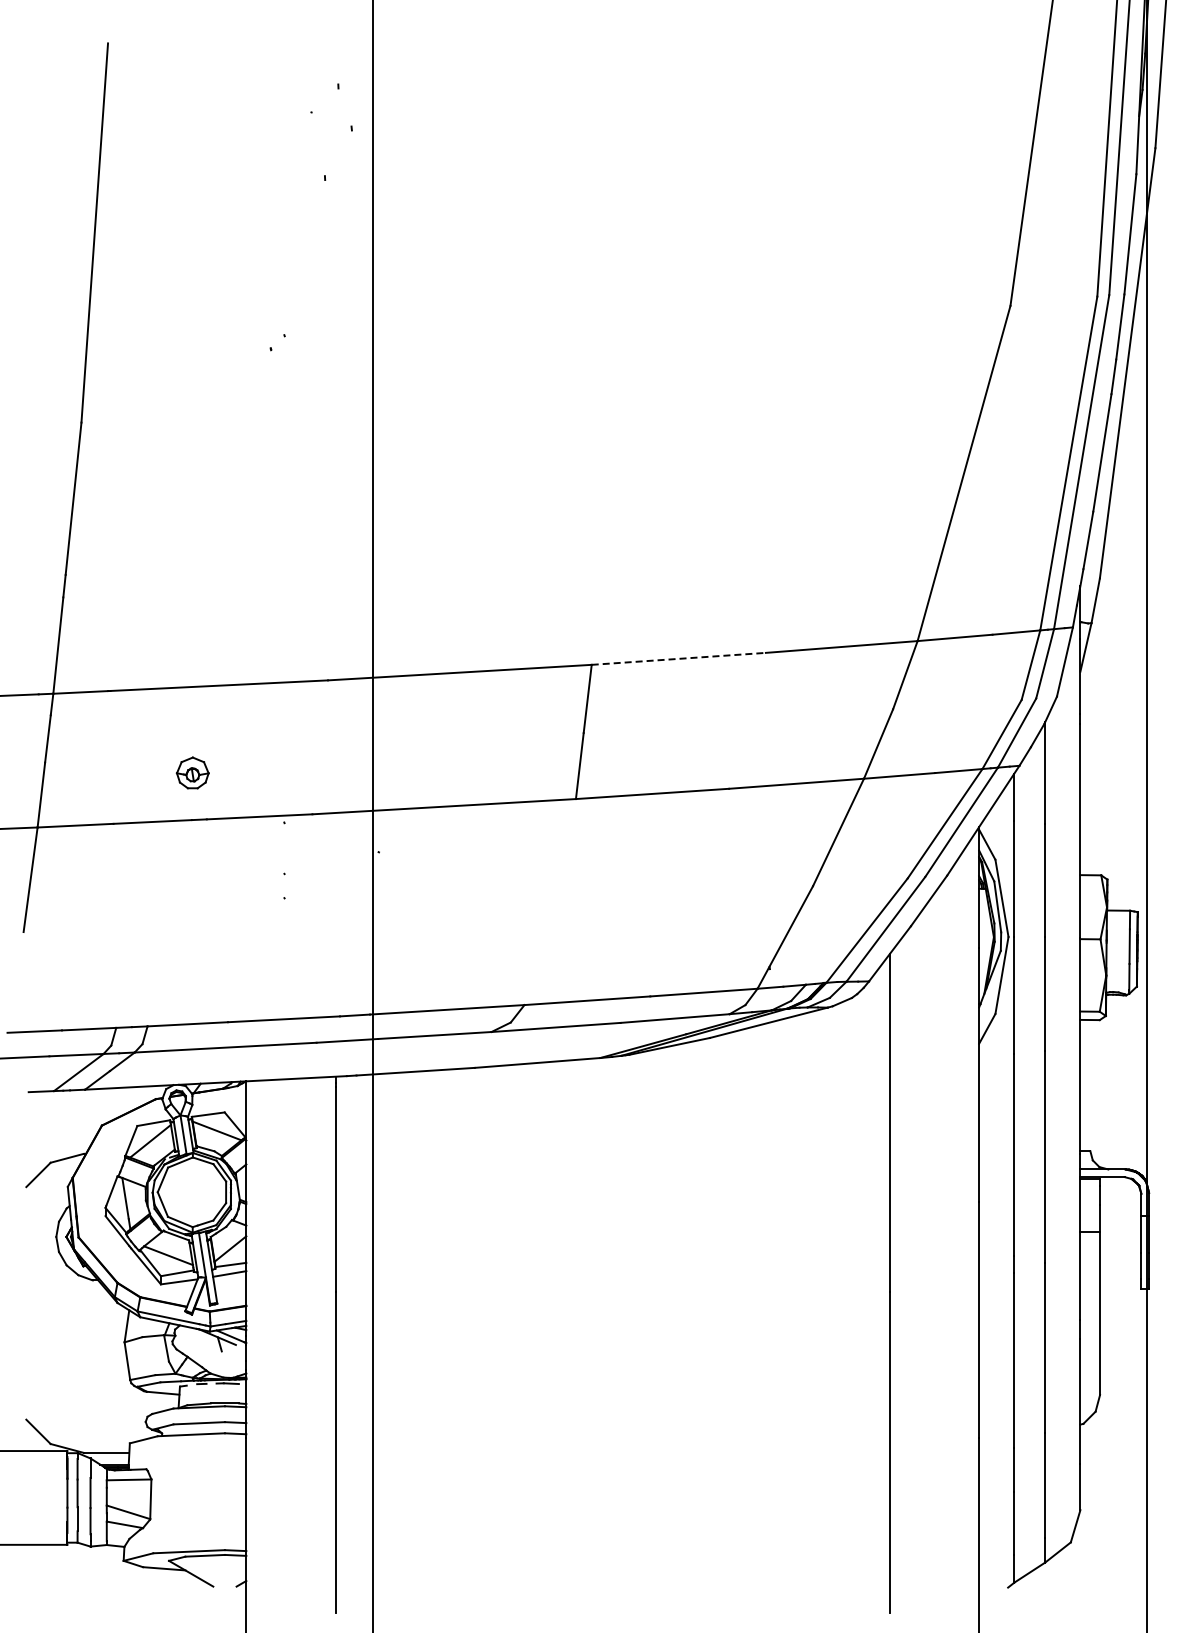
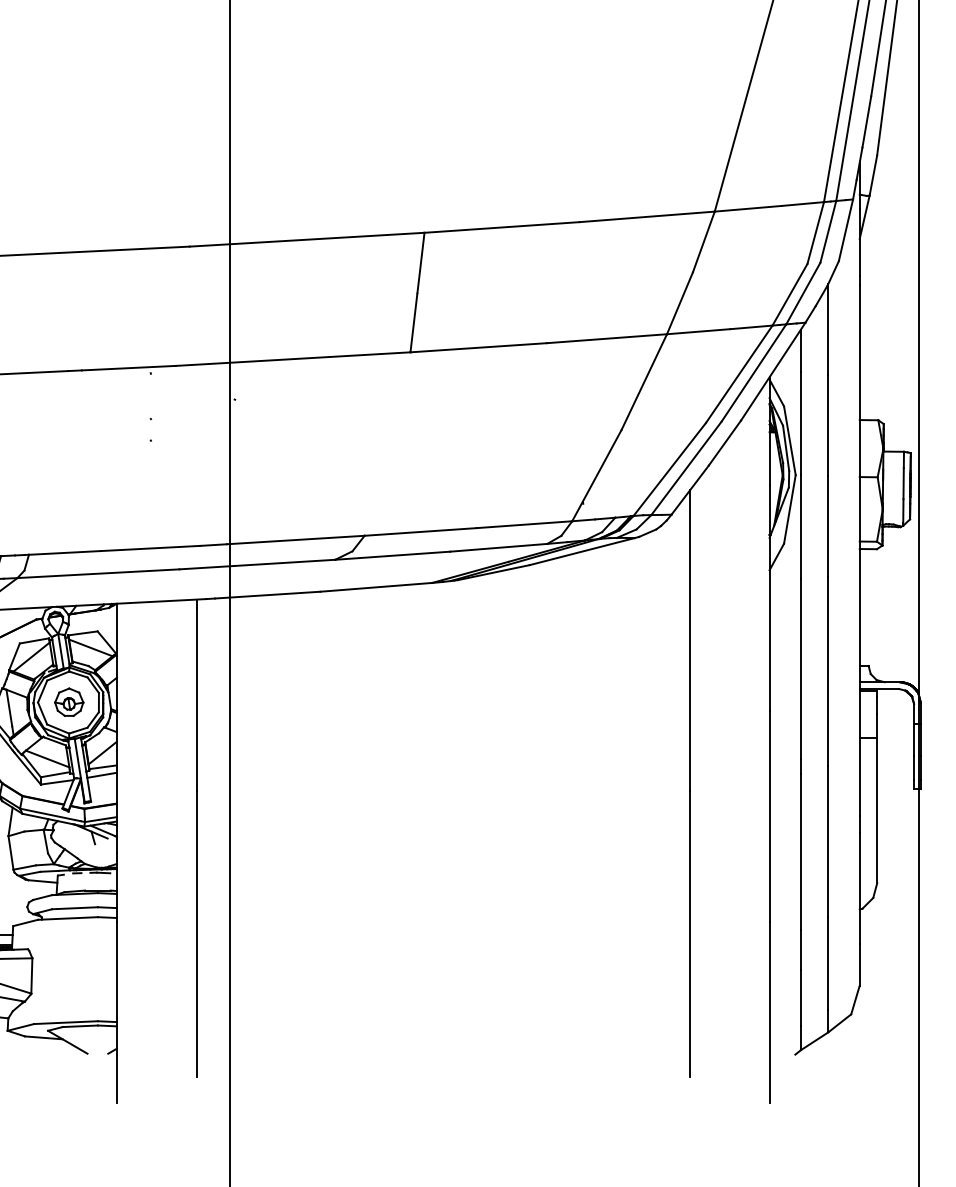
line: (679, 658) -> (502, 227), dashed -> solid
part: (192, 772) -> (68, 701), moved

